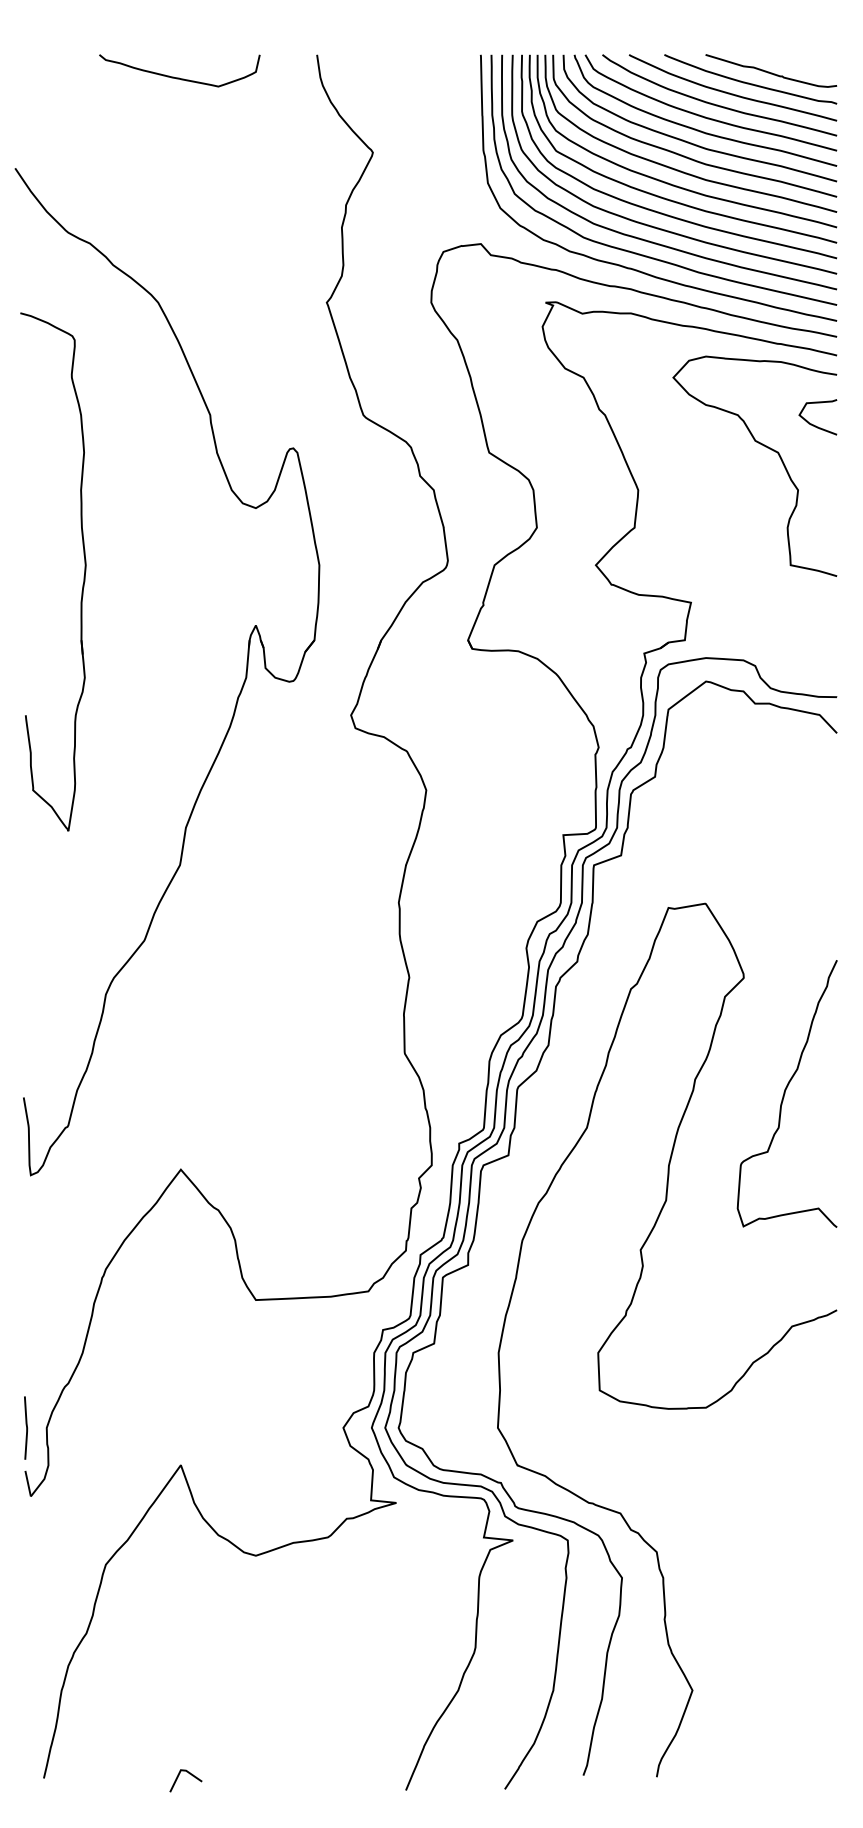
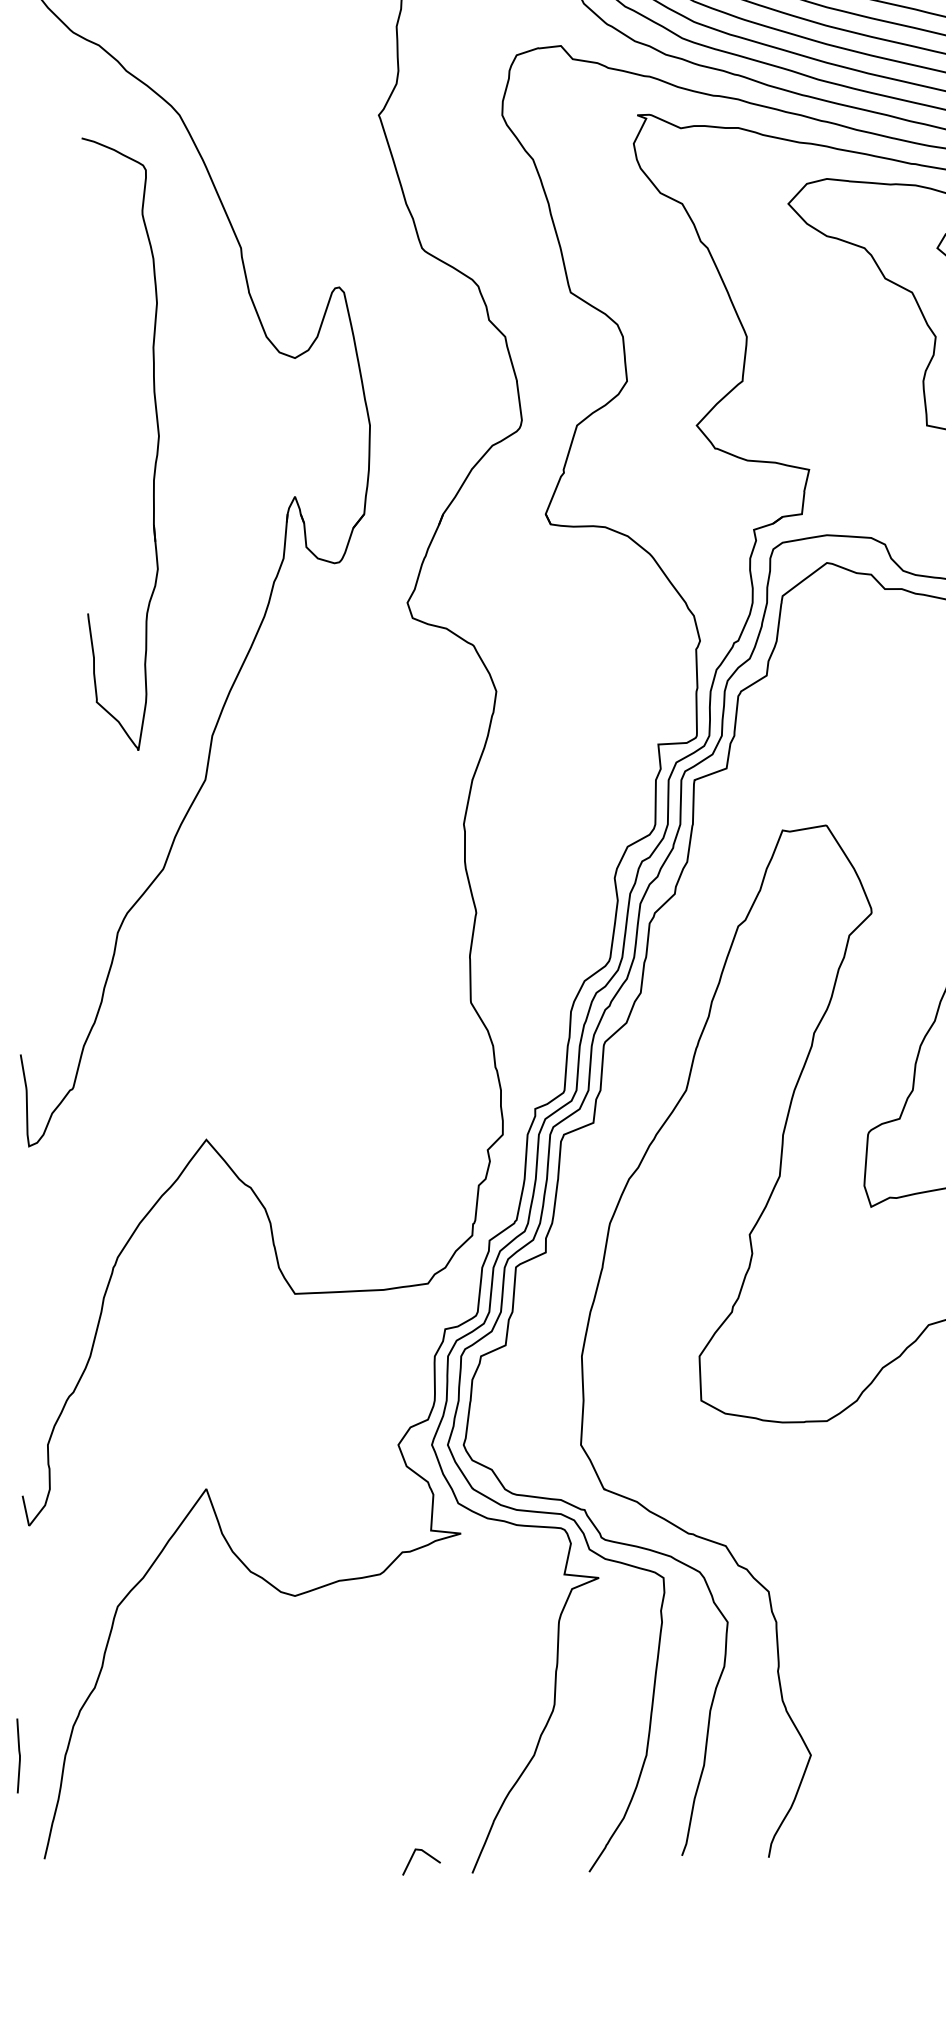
part: (83, 576) -> (156, 449), moved
line: (26, 1427) -> (19, 1755), moved
line: (189, 1774) -> (425, 1854), moved

